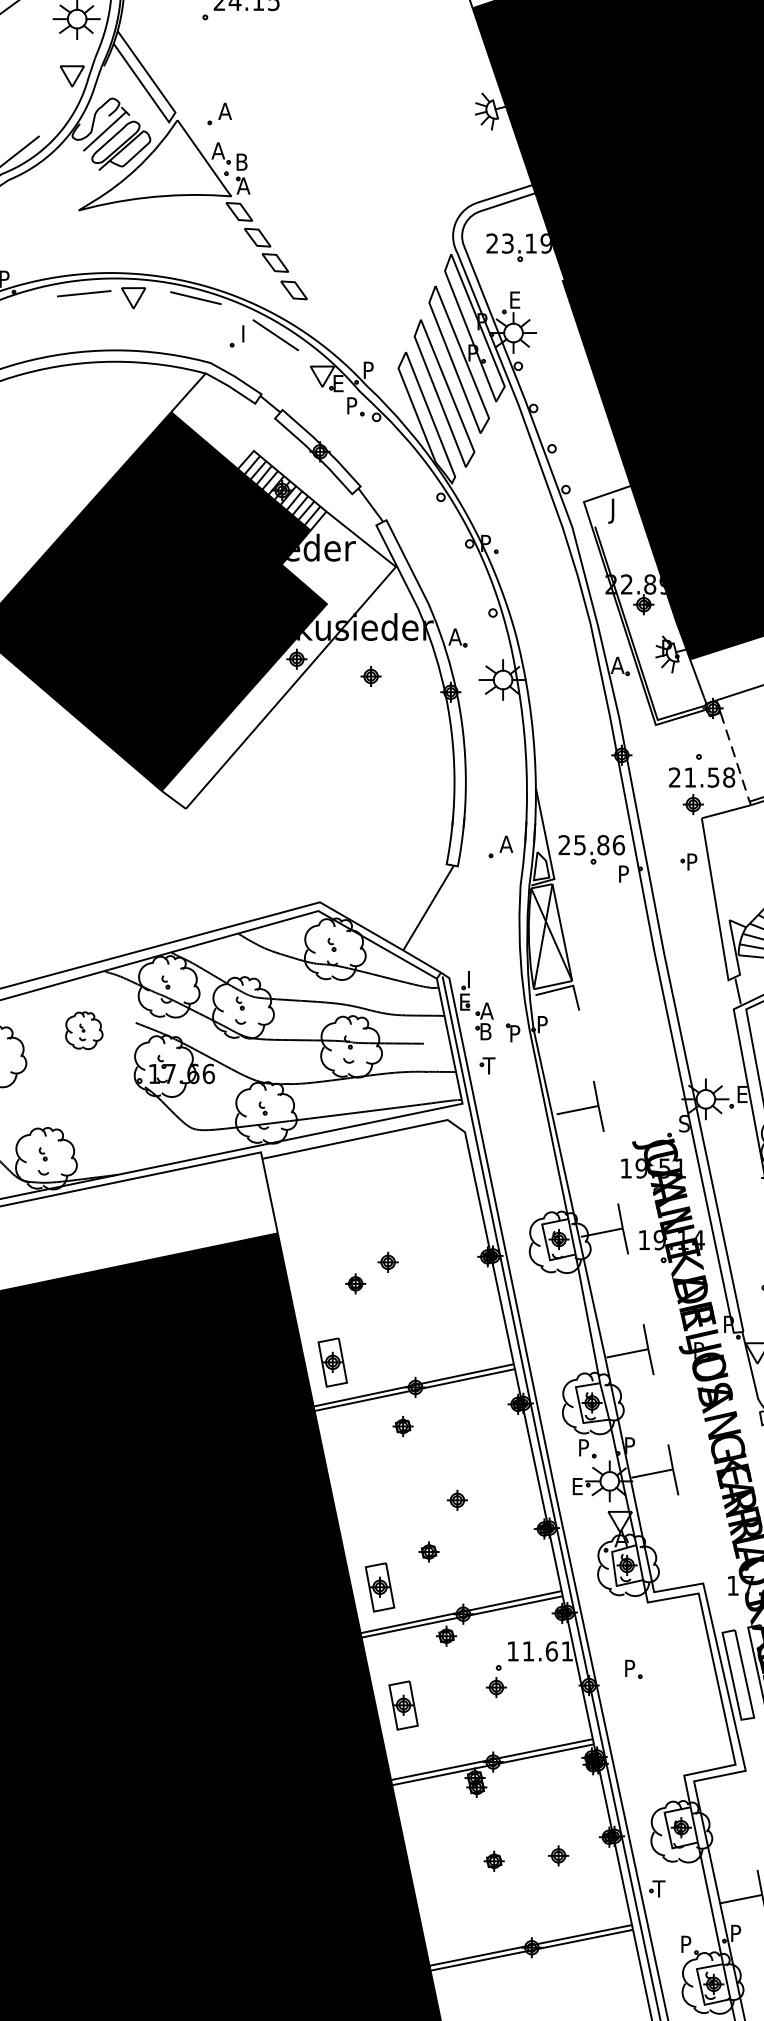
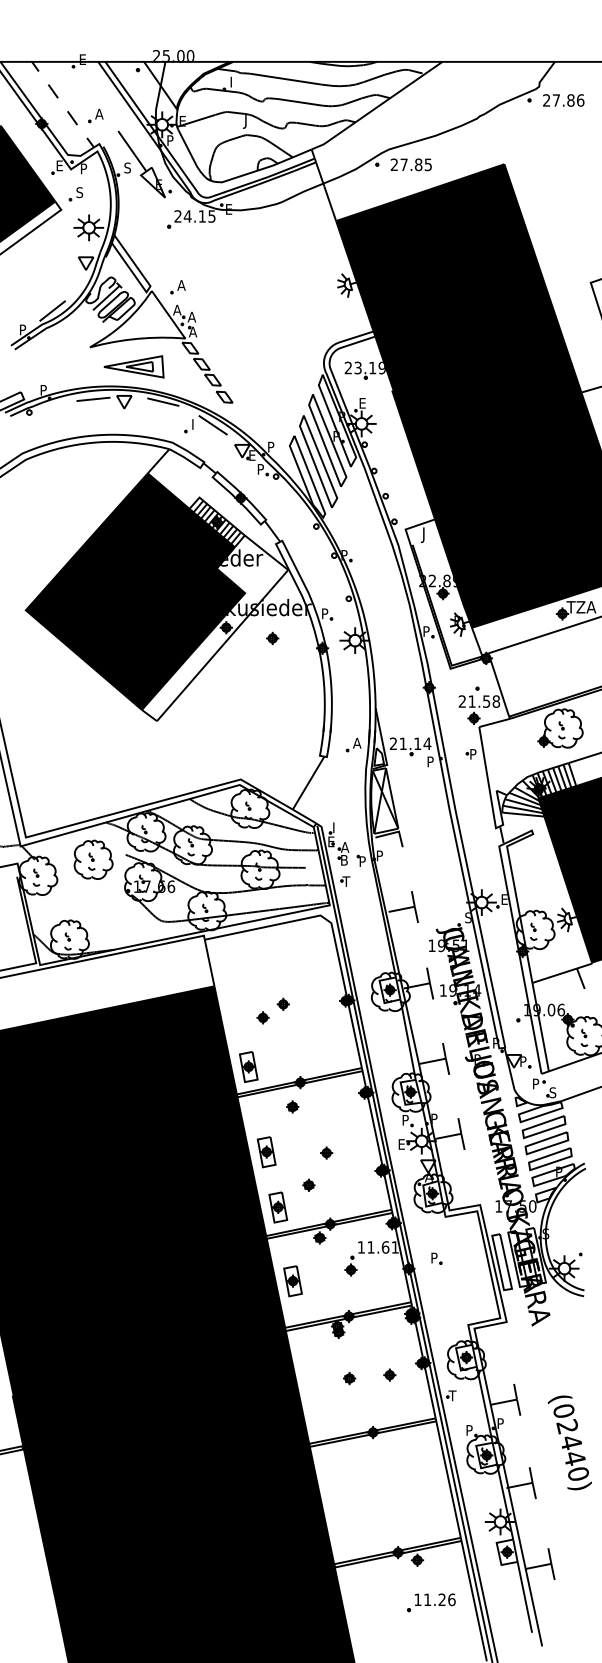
text: (241, 161) -> (191, 316), B -> A
part: (148, 241) -> (133, 366), added
text: (455, 636) -> (325, 613), A -> P
text: (617, 665) -> (426, 631), A -> P
line: (735, 758) -> (500, 689), dashed -> solid
text: (599, 844) -> (415, 743), 25.86 -> 21.14
part: (84, 1030) -> (93, 859), size x1.67
part: (361, 1499) -> (266, 1152), added

